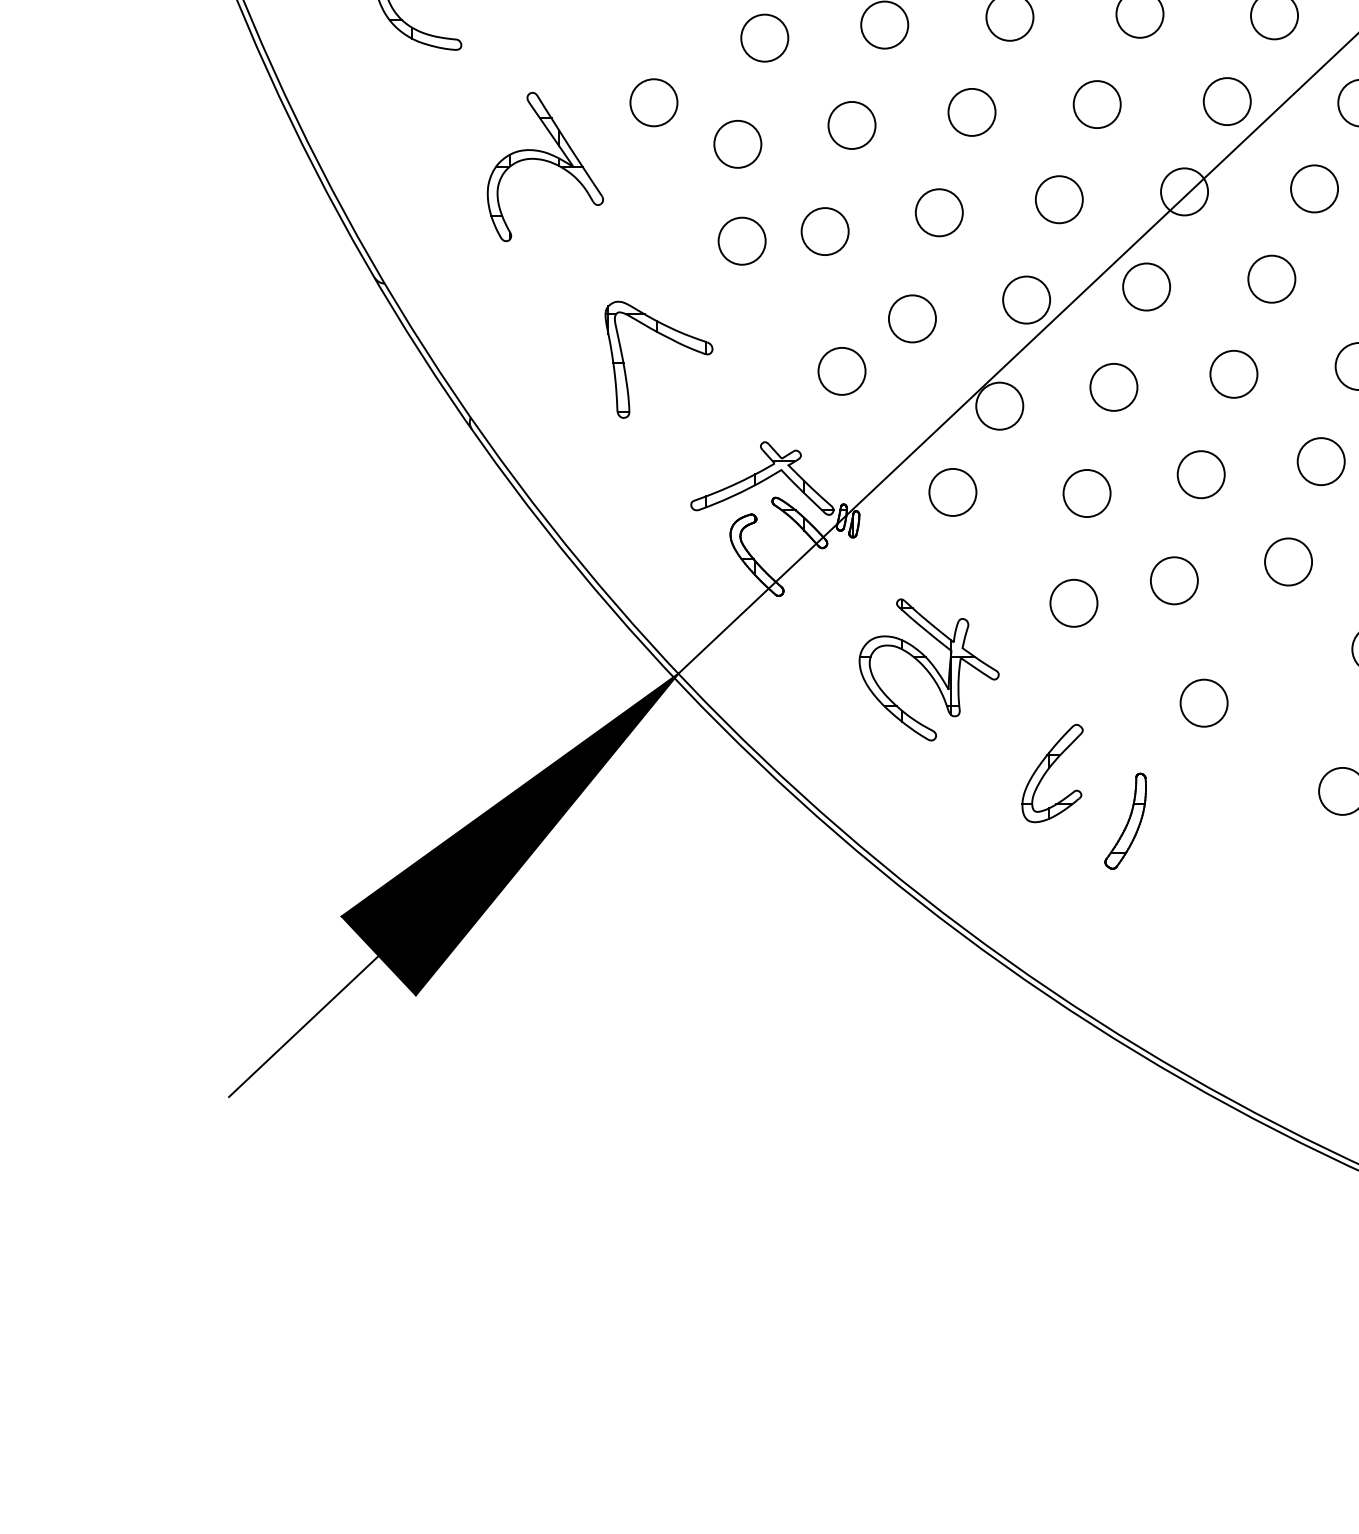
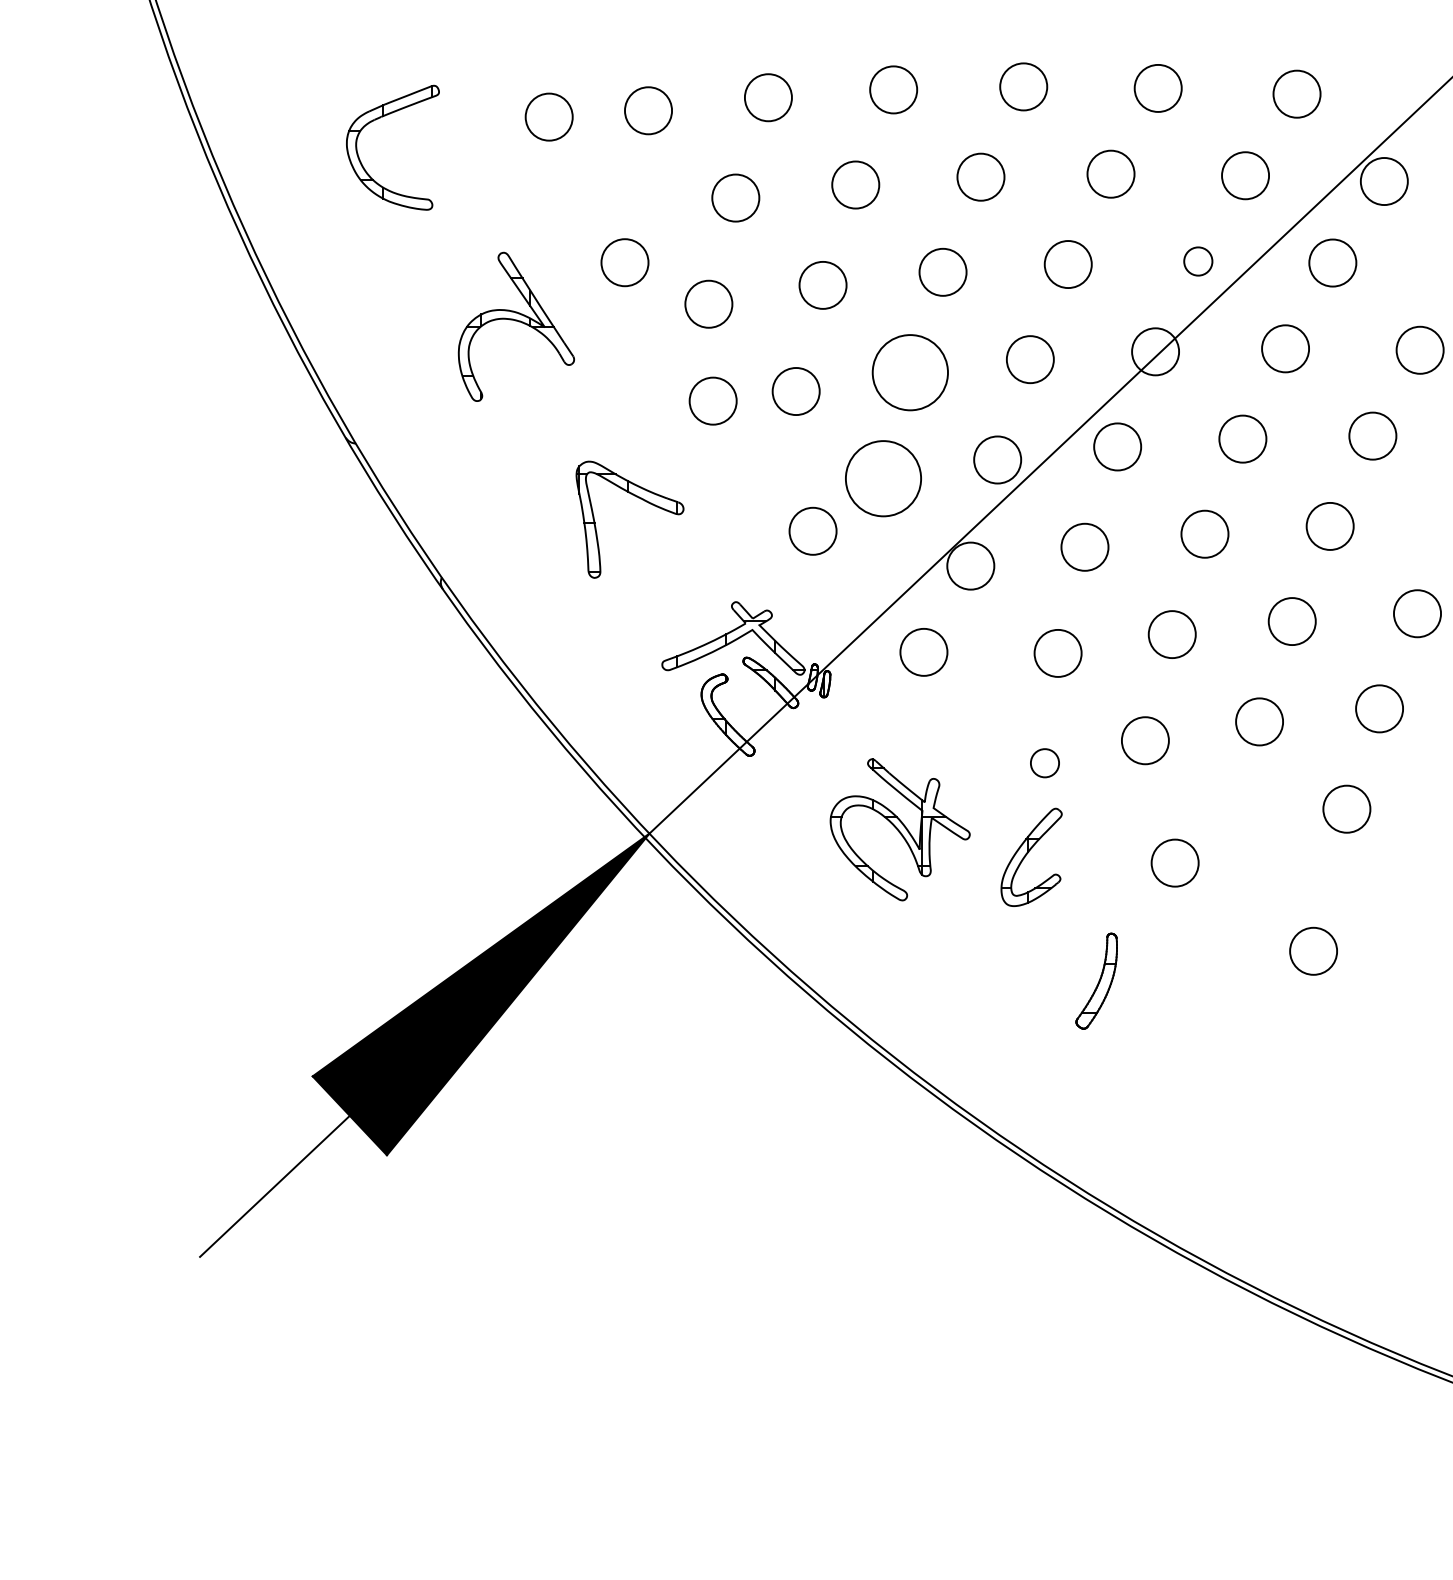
circle: (1226, 101) -> (1197, 261), size x0.6
circle: (938, 212) -> (909, 372), size x1.6
circle: (912, 318) -> (883, 478), size x1.6
circle: (1073, 602) -> (1044, 762), size x0.6
part: (1052, 772) -> (1031, 856), moved

